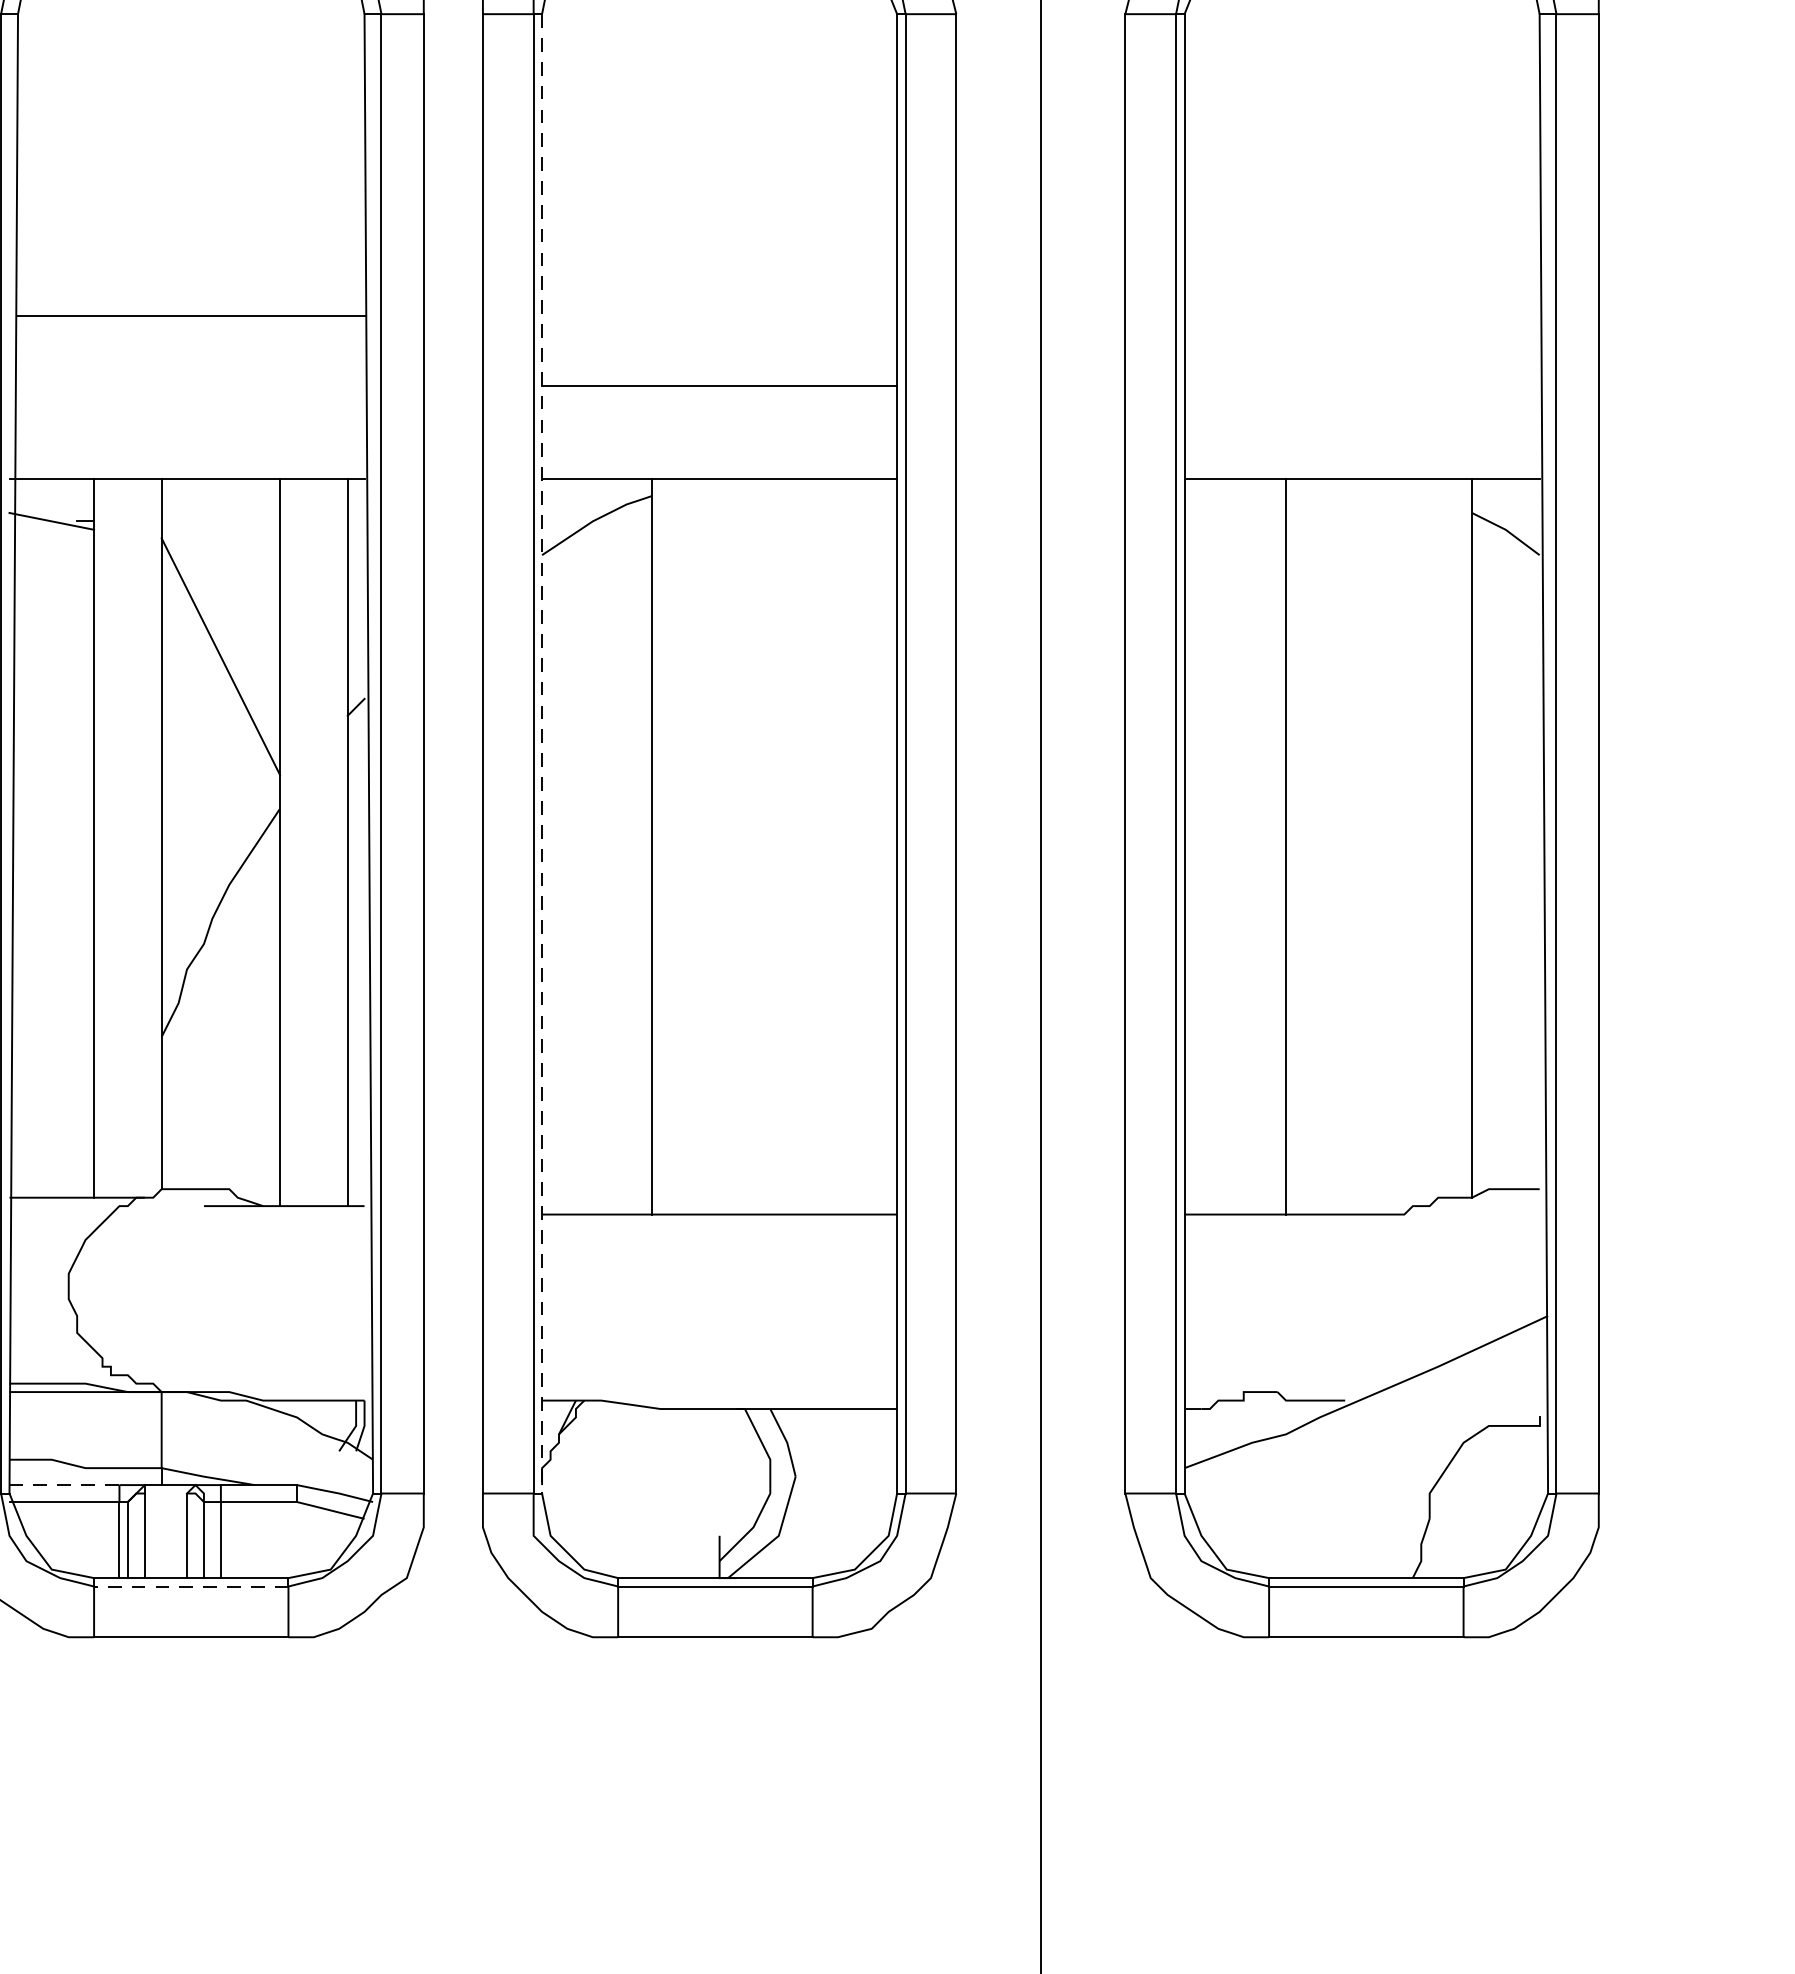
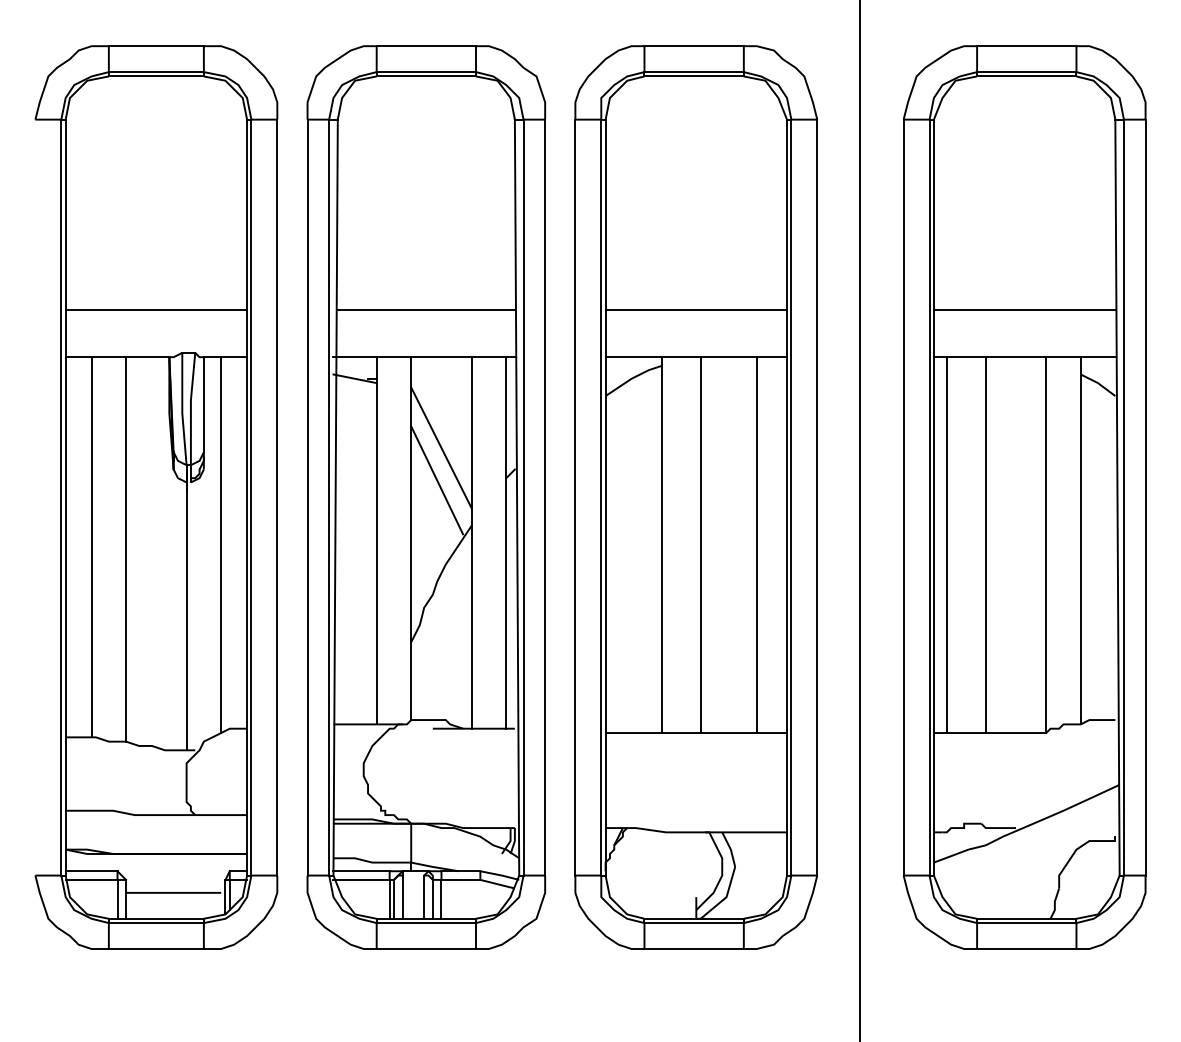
line: (189, 315) -> (425, 309), moved
line: (1361, 385) -> (1024, 309), added
line: (213, 720) -> (437, 480), added
line: (541, 753) -> (605, 497), dashed -> solid
line: (727, 847) -> (700, 545), added
line: (837, 847) -> (756, 545), added
line: (1209, 847) -> (946, 545), added
line: (1404, 847) -> (1046, 545), added
line: (66, 1485) -> (362, 871), dashed -> solid
line: (191, 1587) -> (426, 923), dashed -> solid

